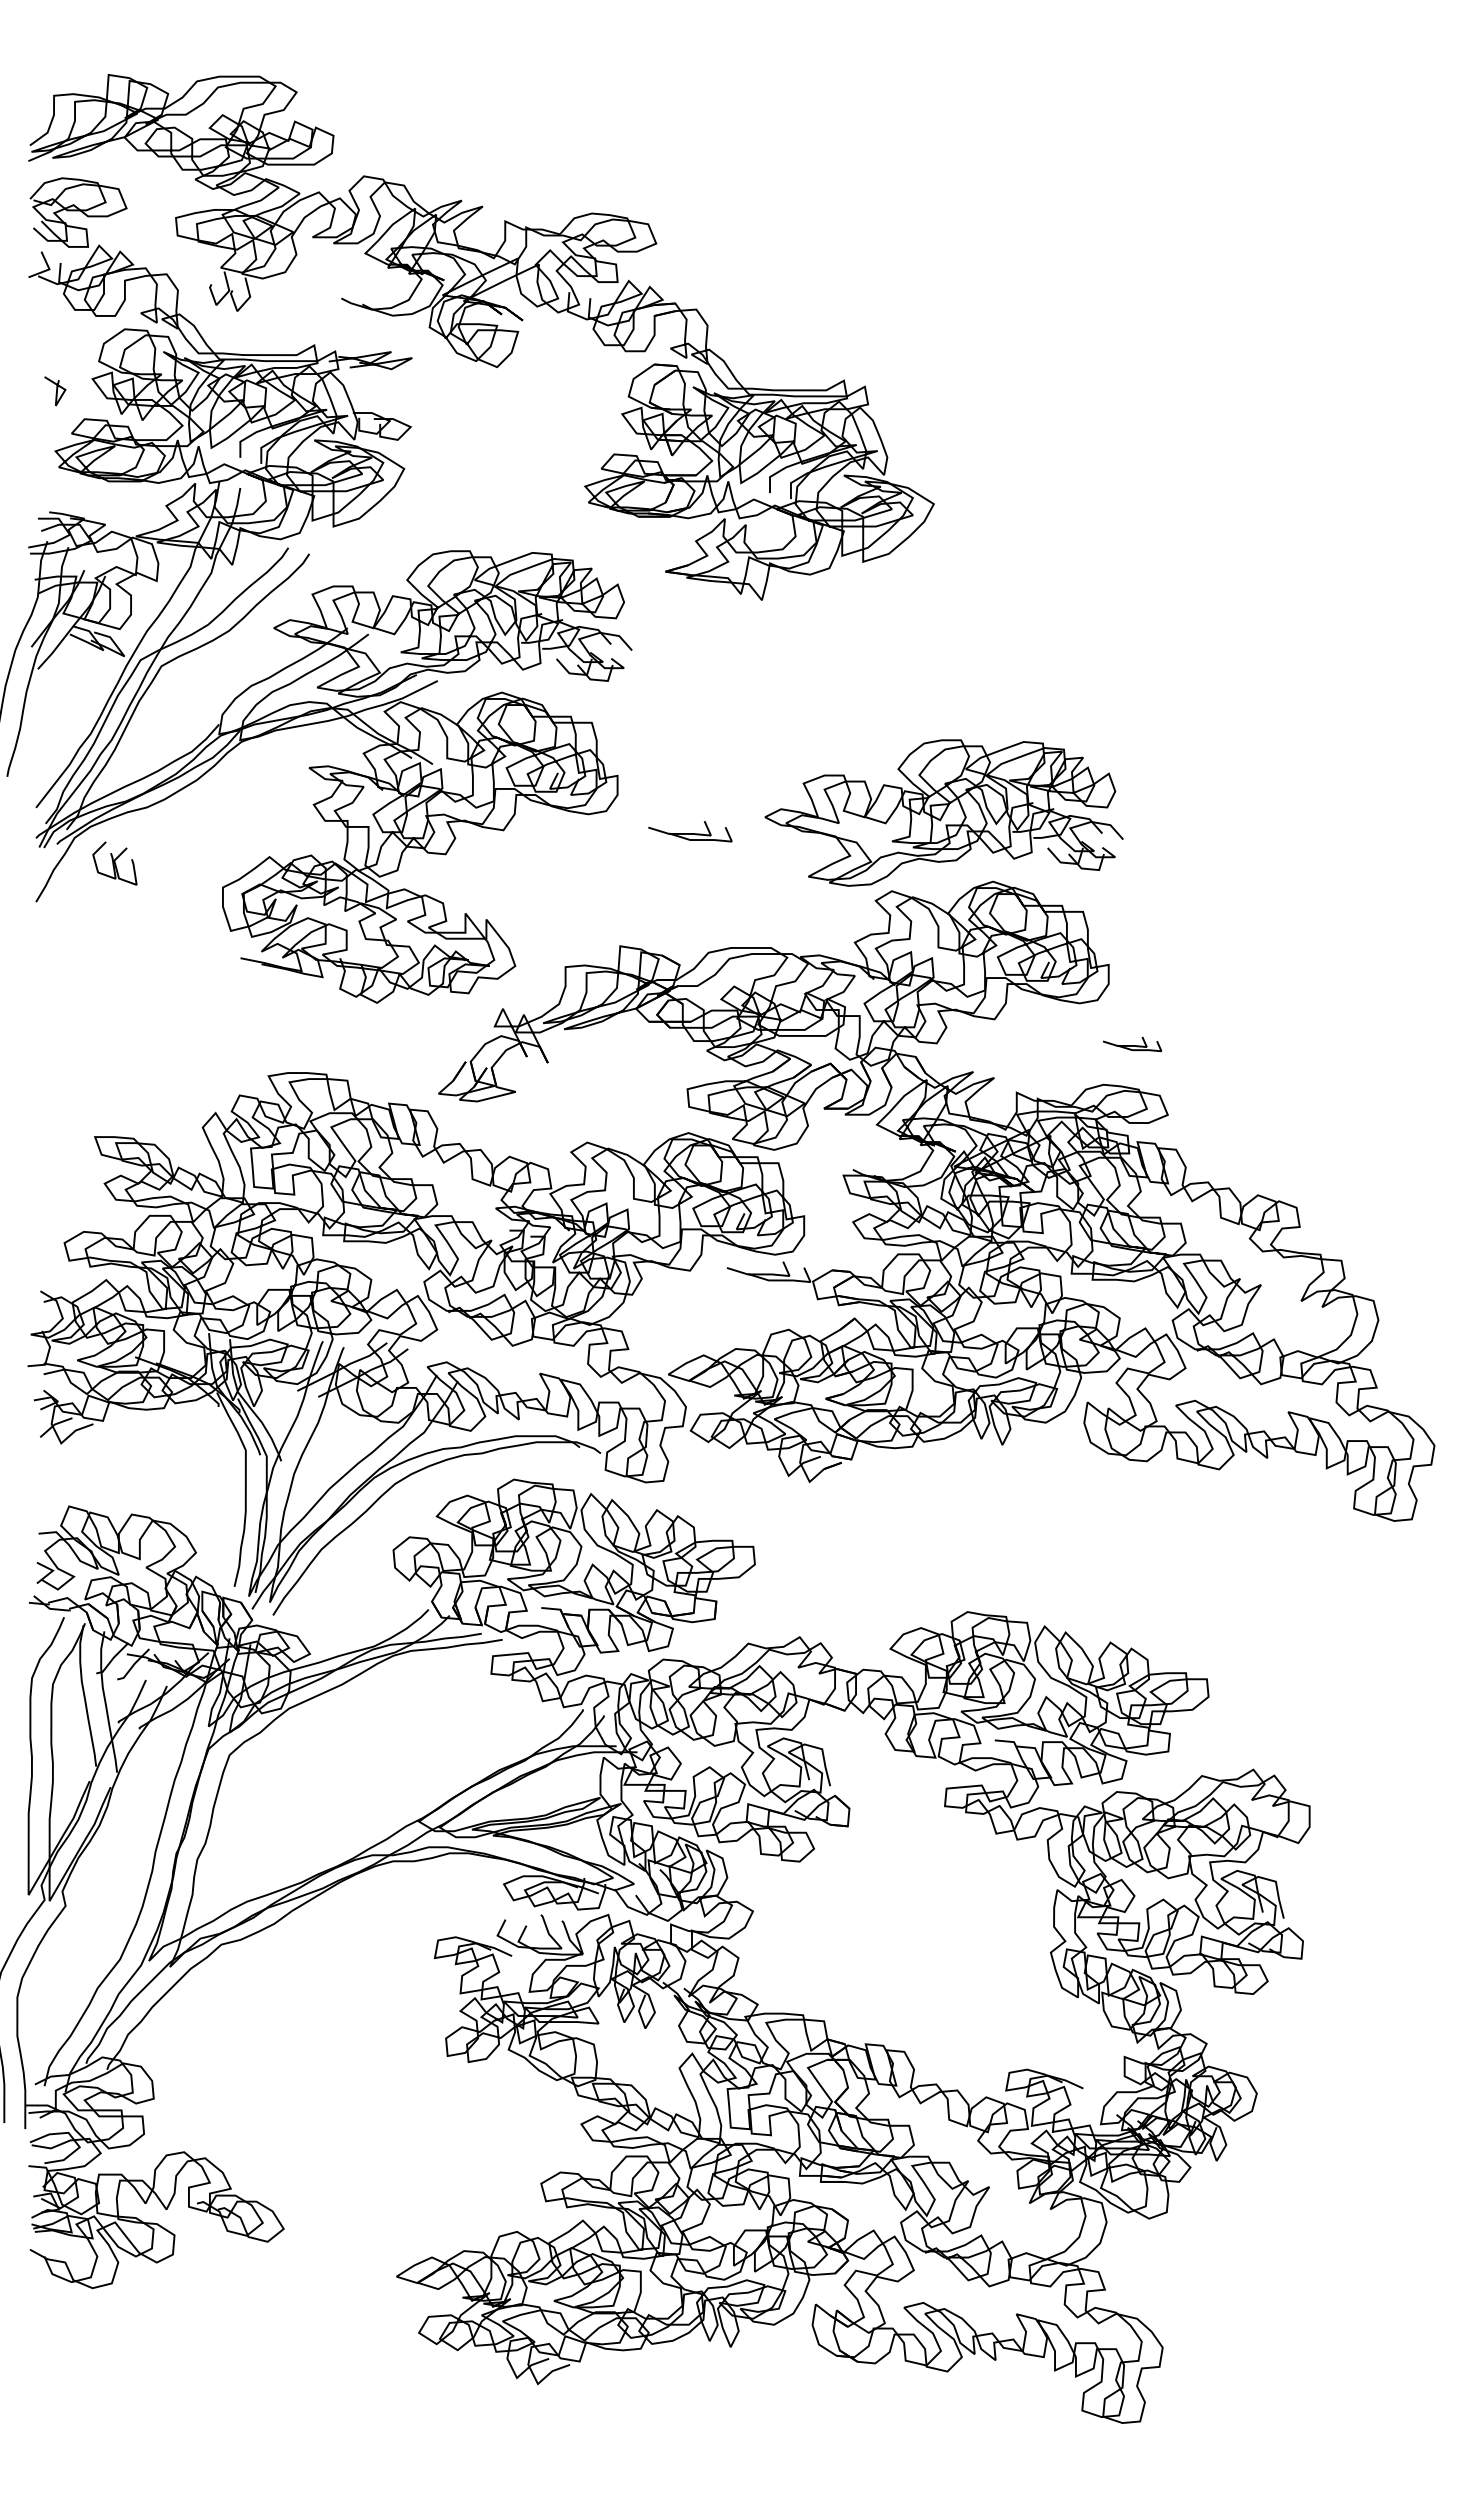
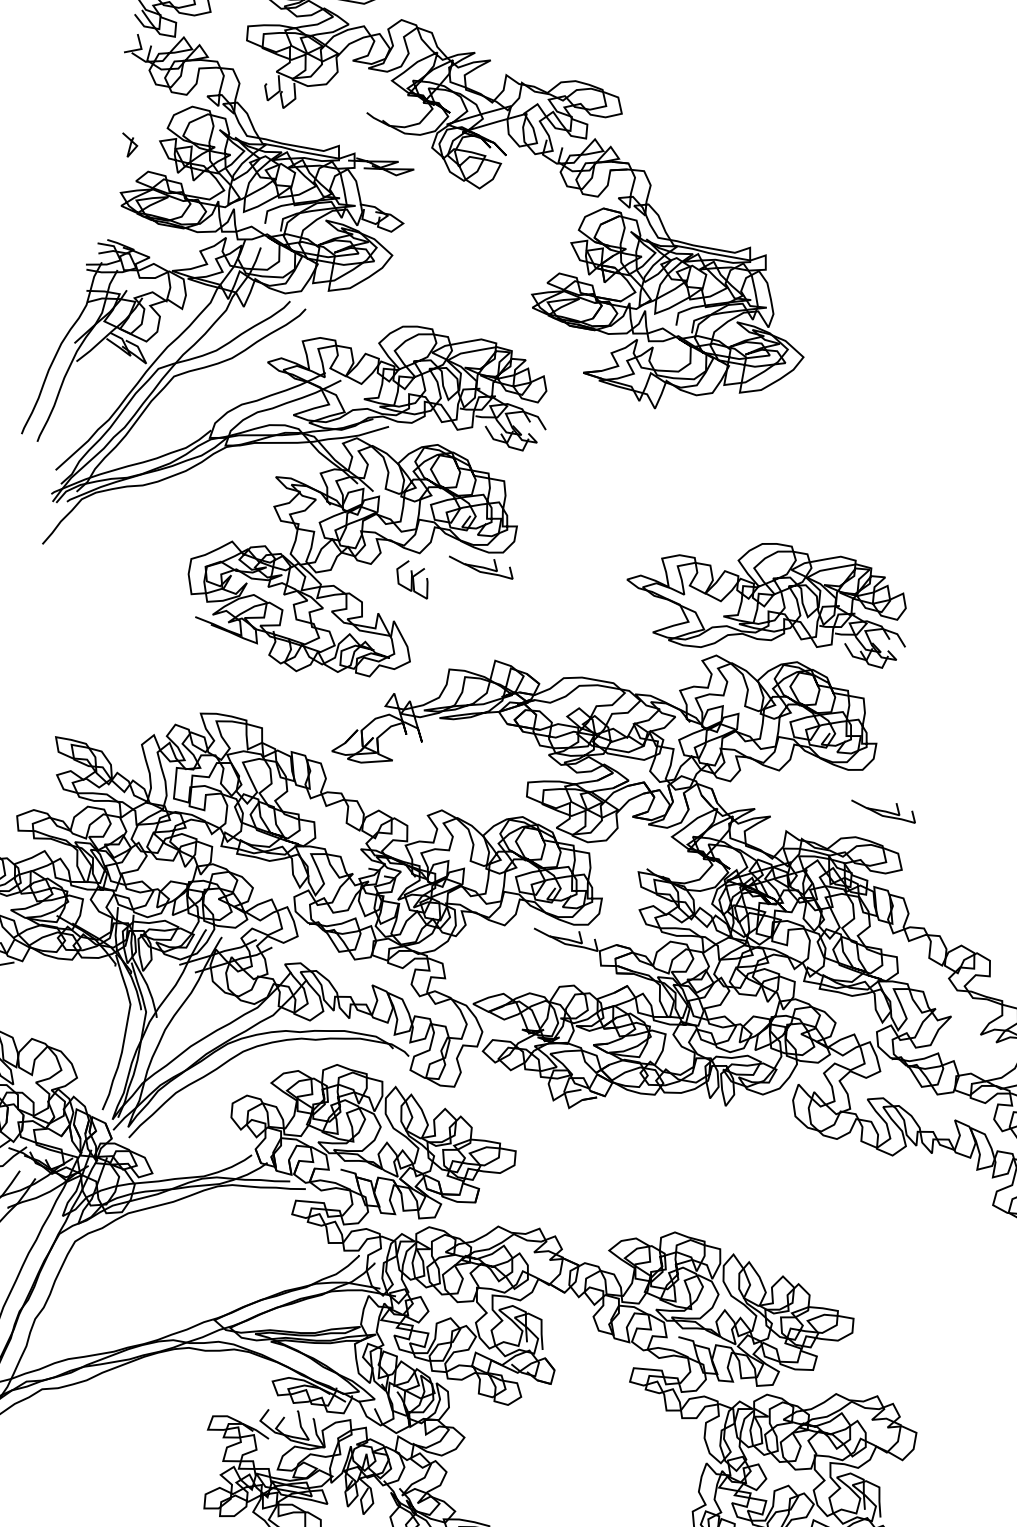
part: (690, 831) -> (481, 565), moved
part: (114, 863) -> (412, 578), moved
part: (1132, 1044) -> (883, 809), size x1.43

